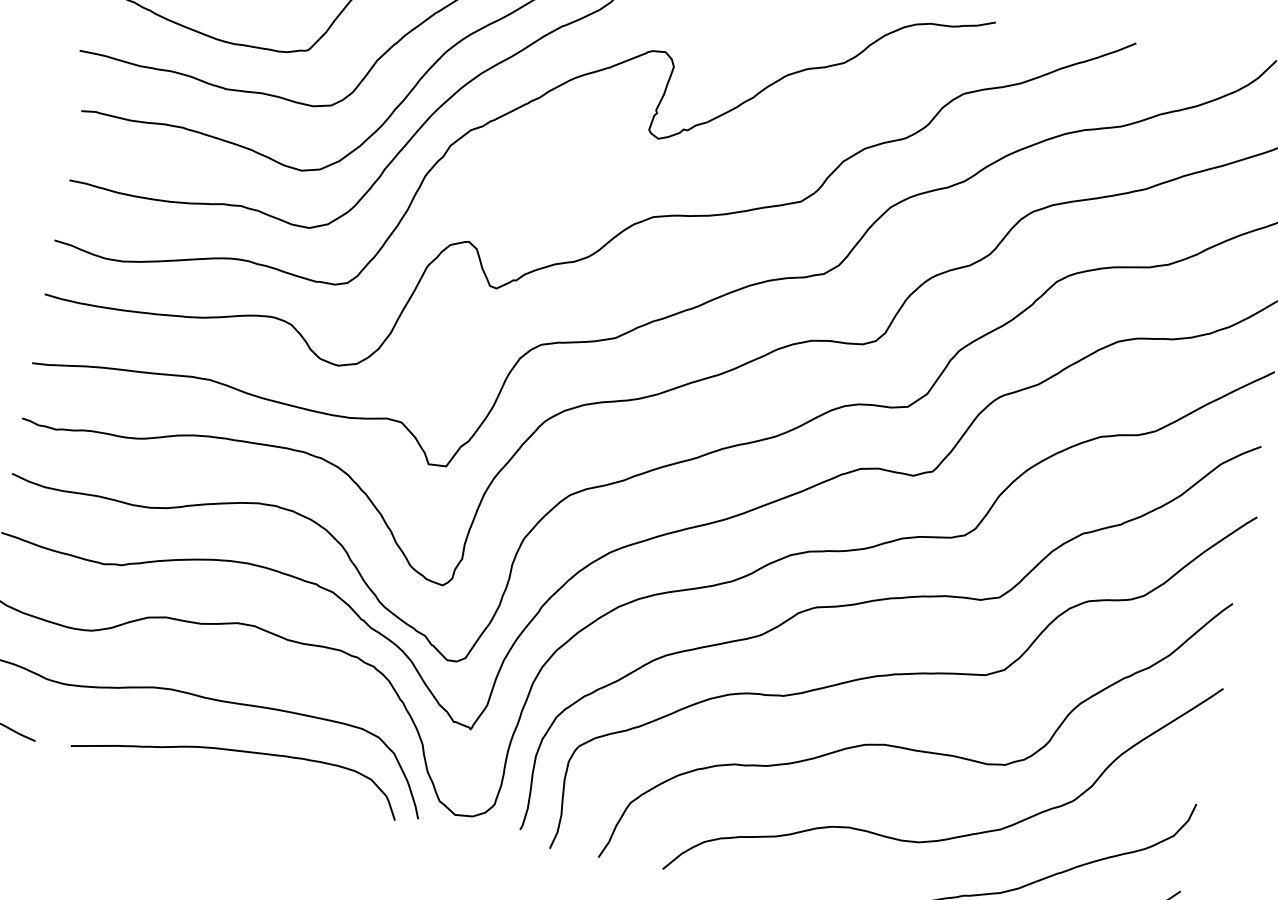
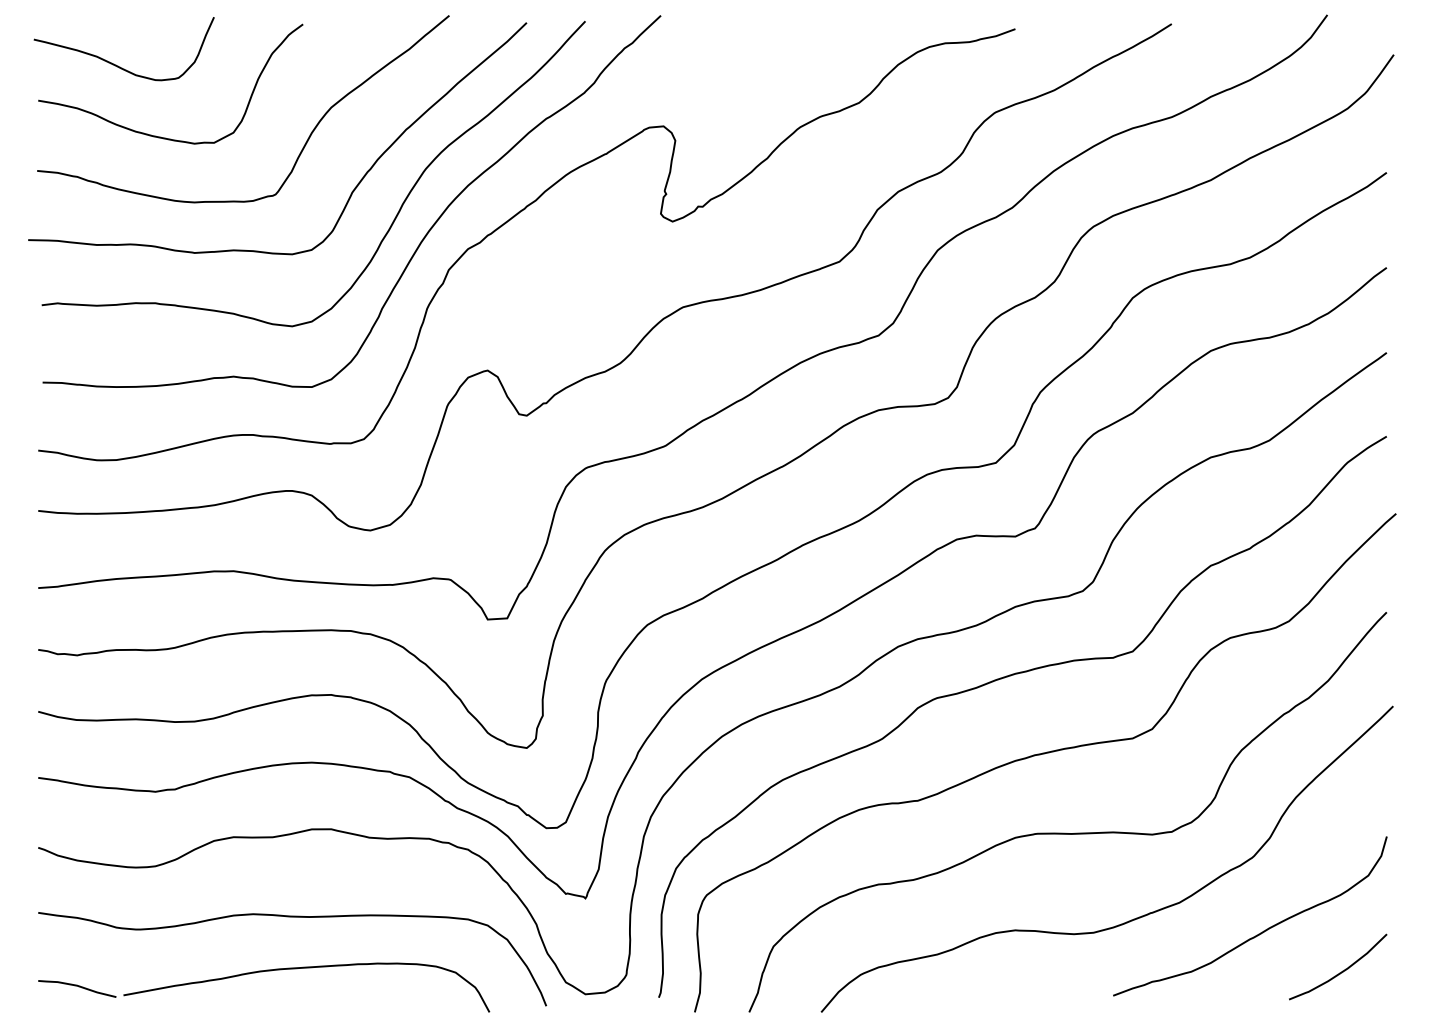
curve: (238, 751) -> (306, 968), moved

